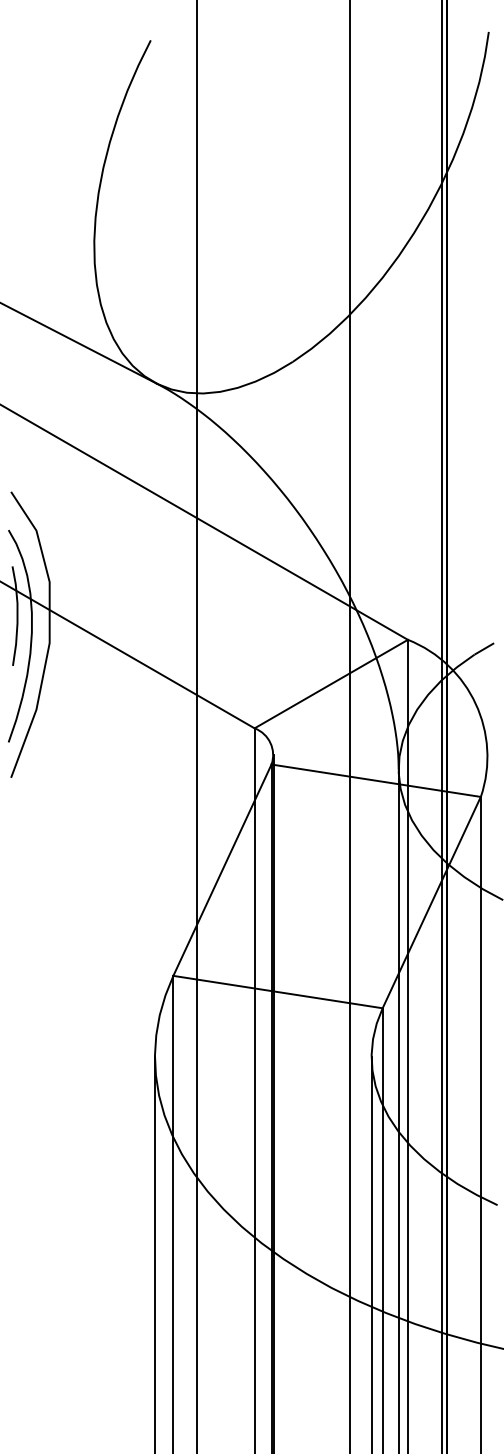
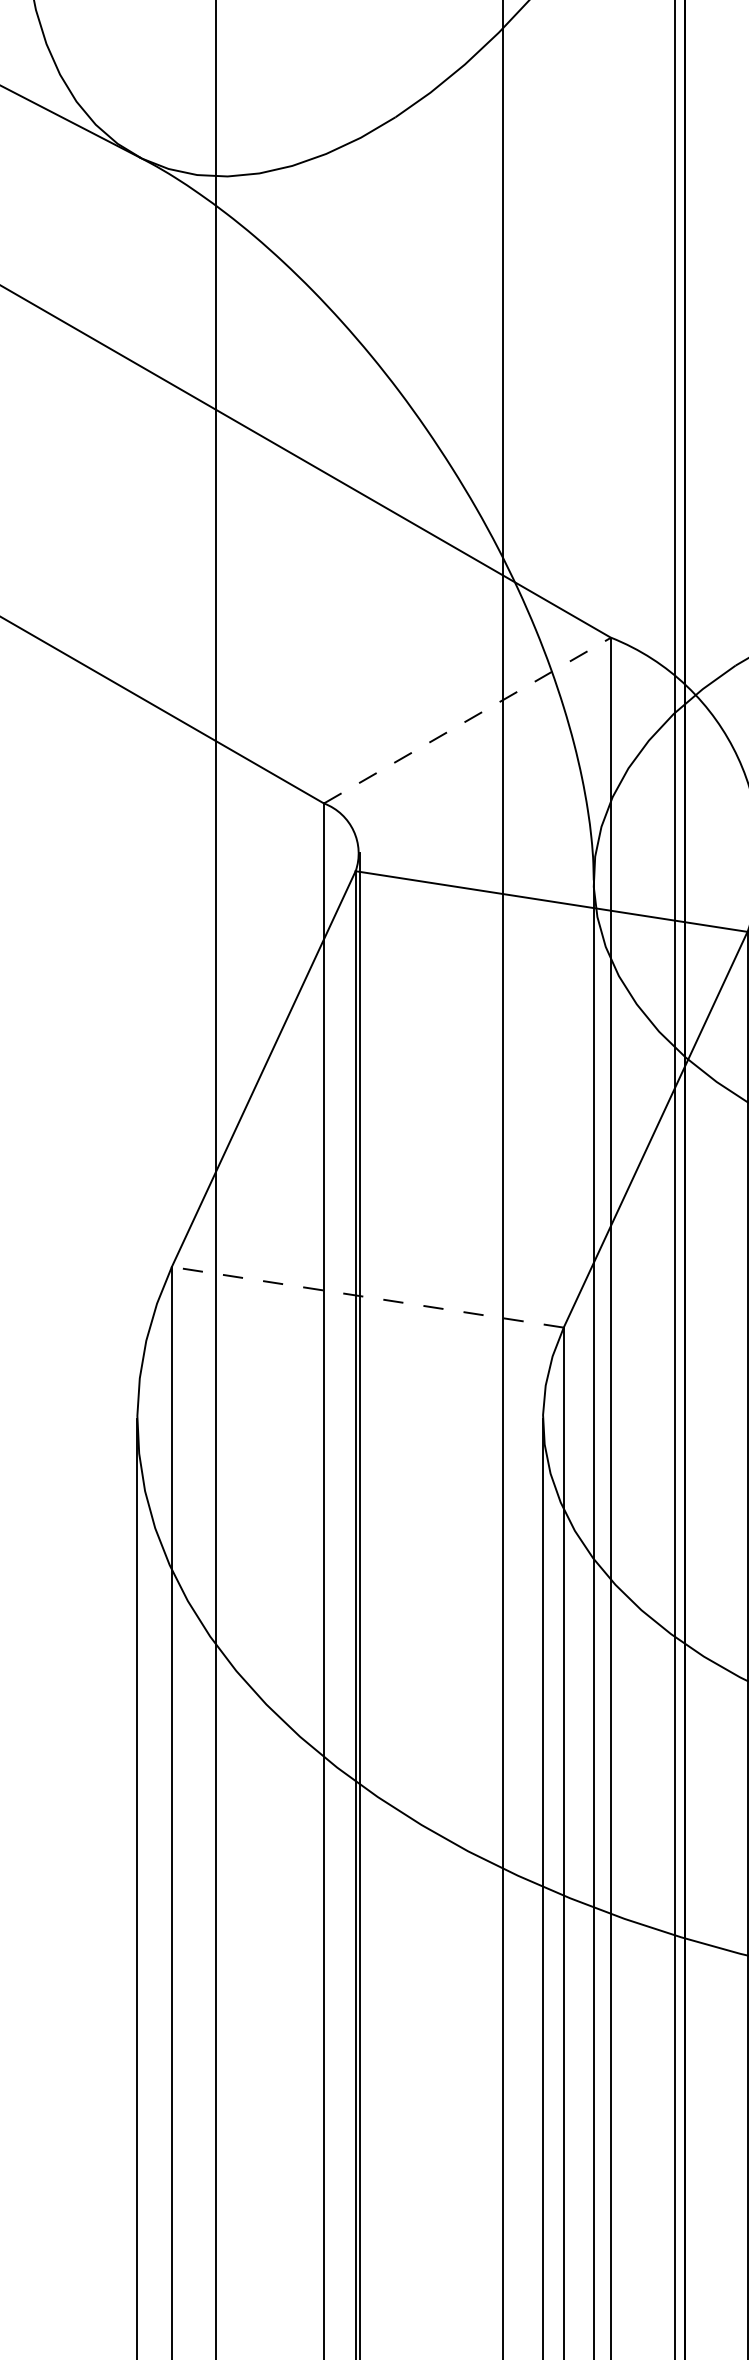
line: (331, 683) -> (467, 719), solid -> dashed
line: (278, 992) -> (368, 1298), solid -> dashed

